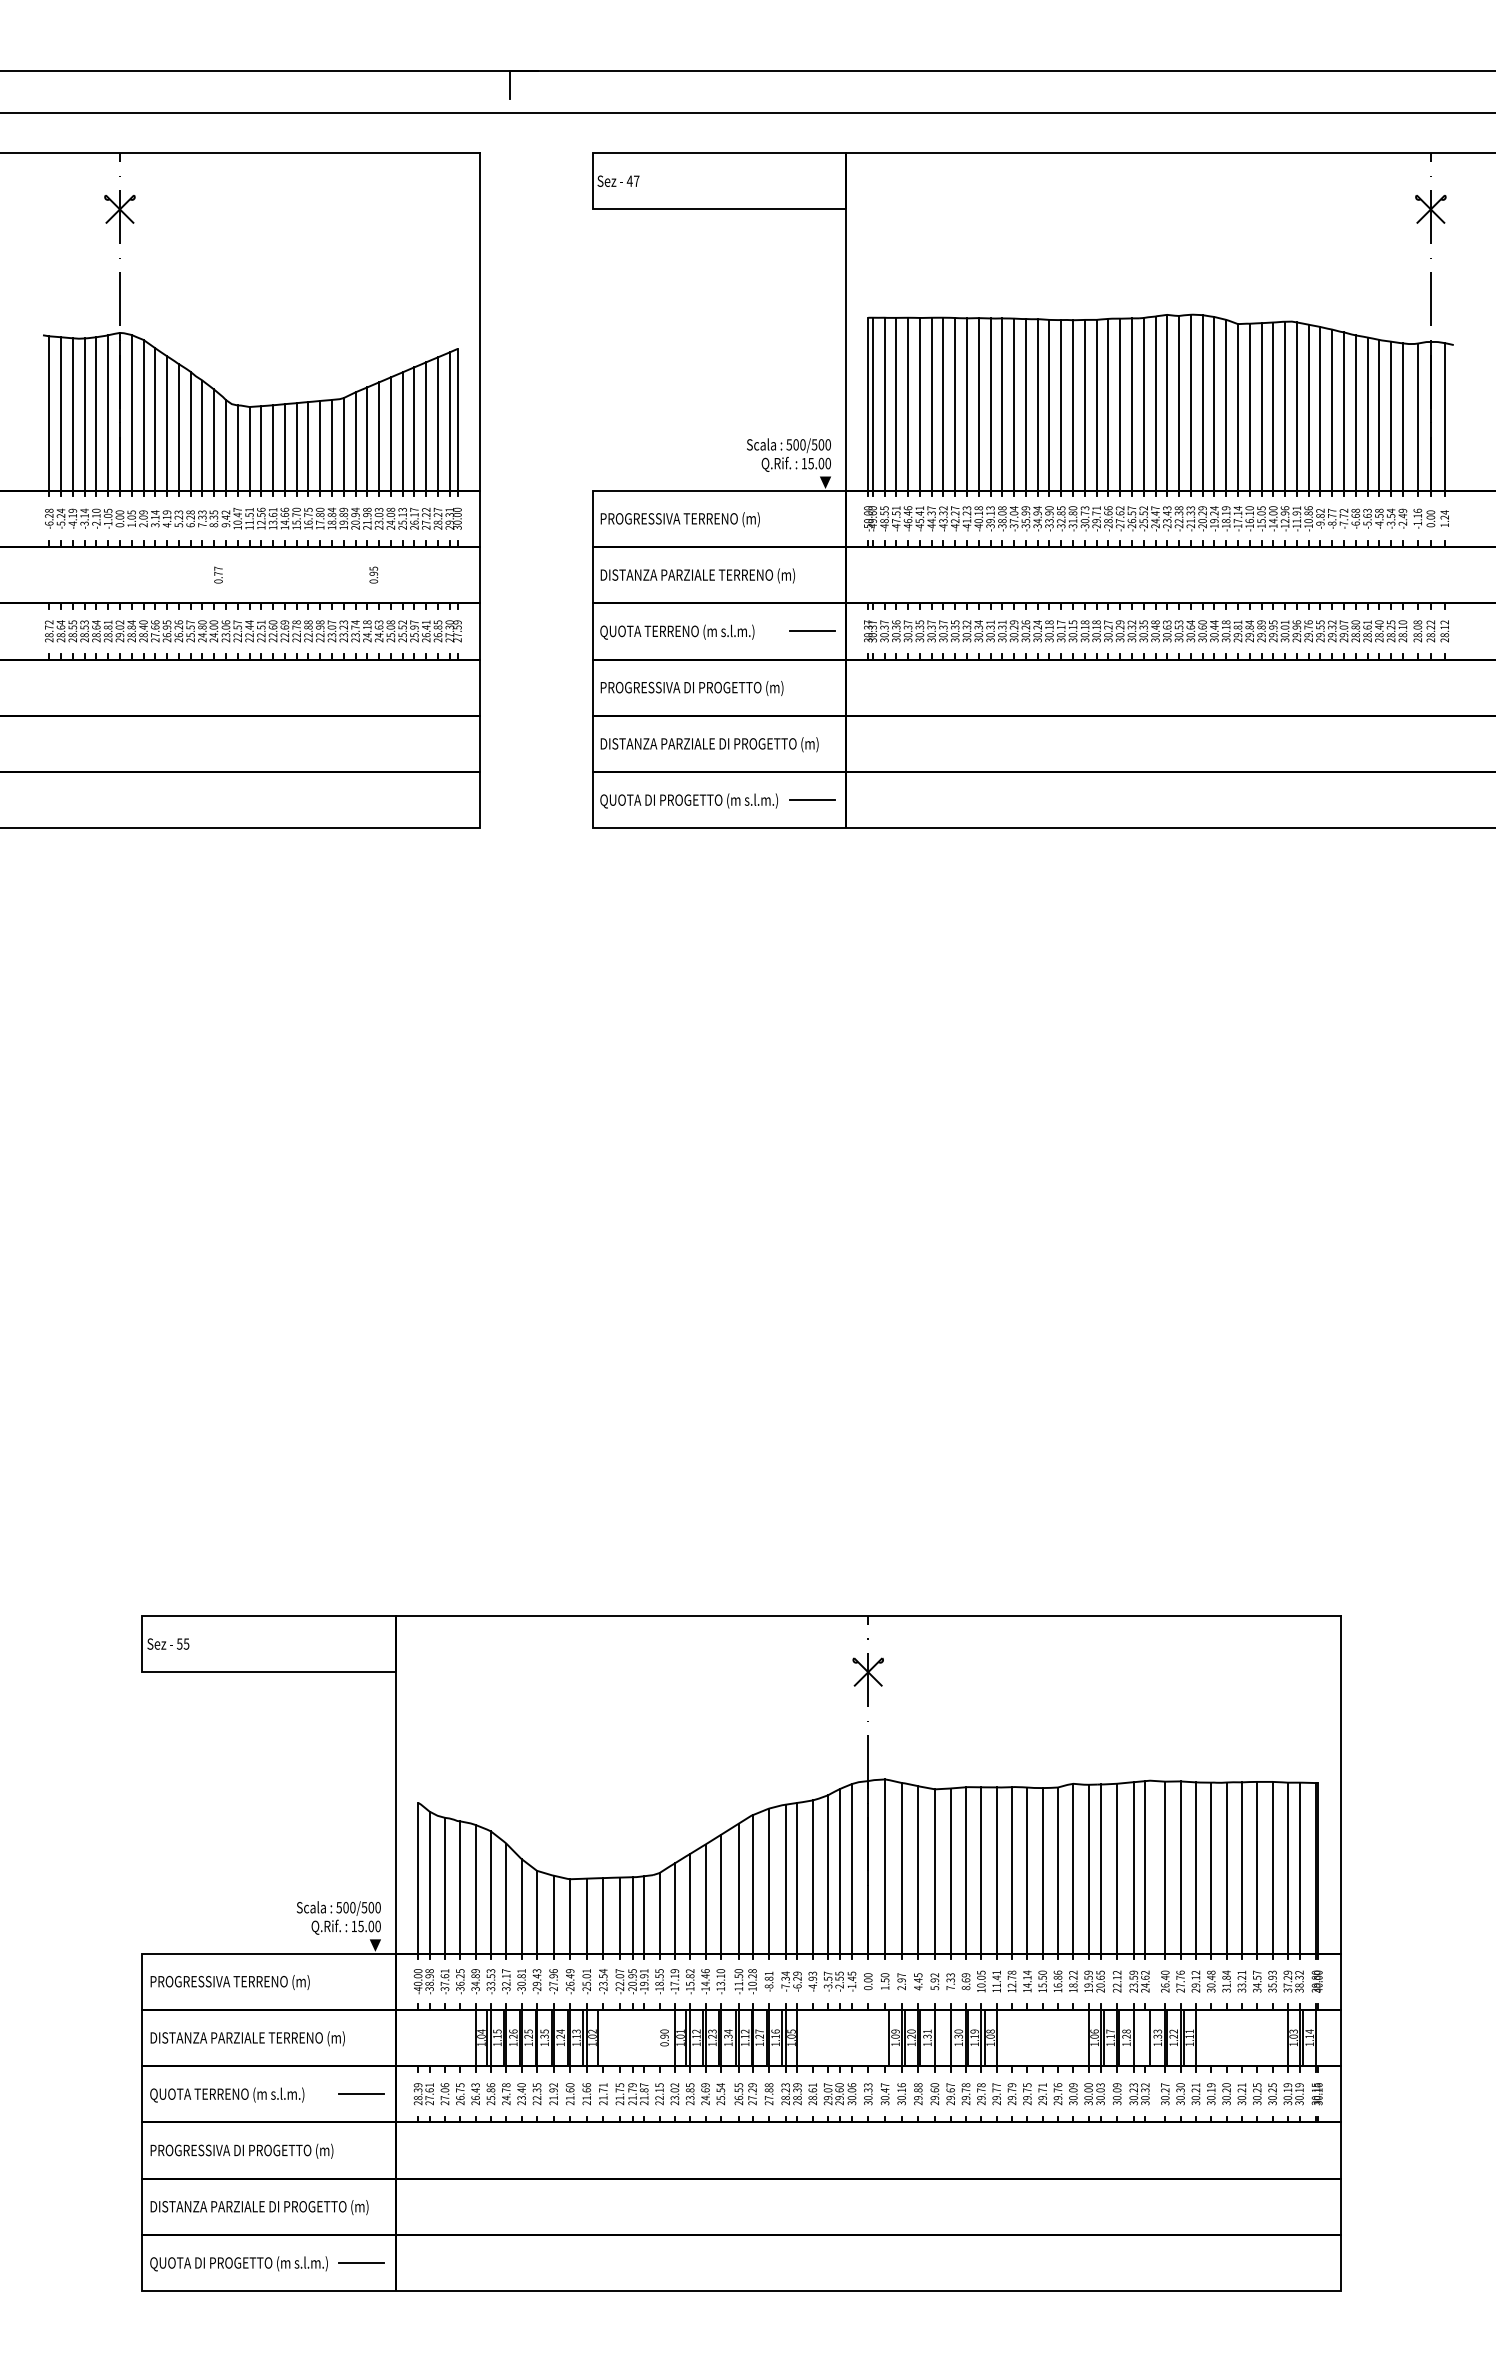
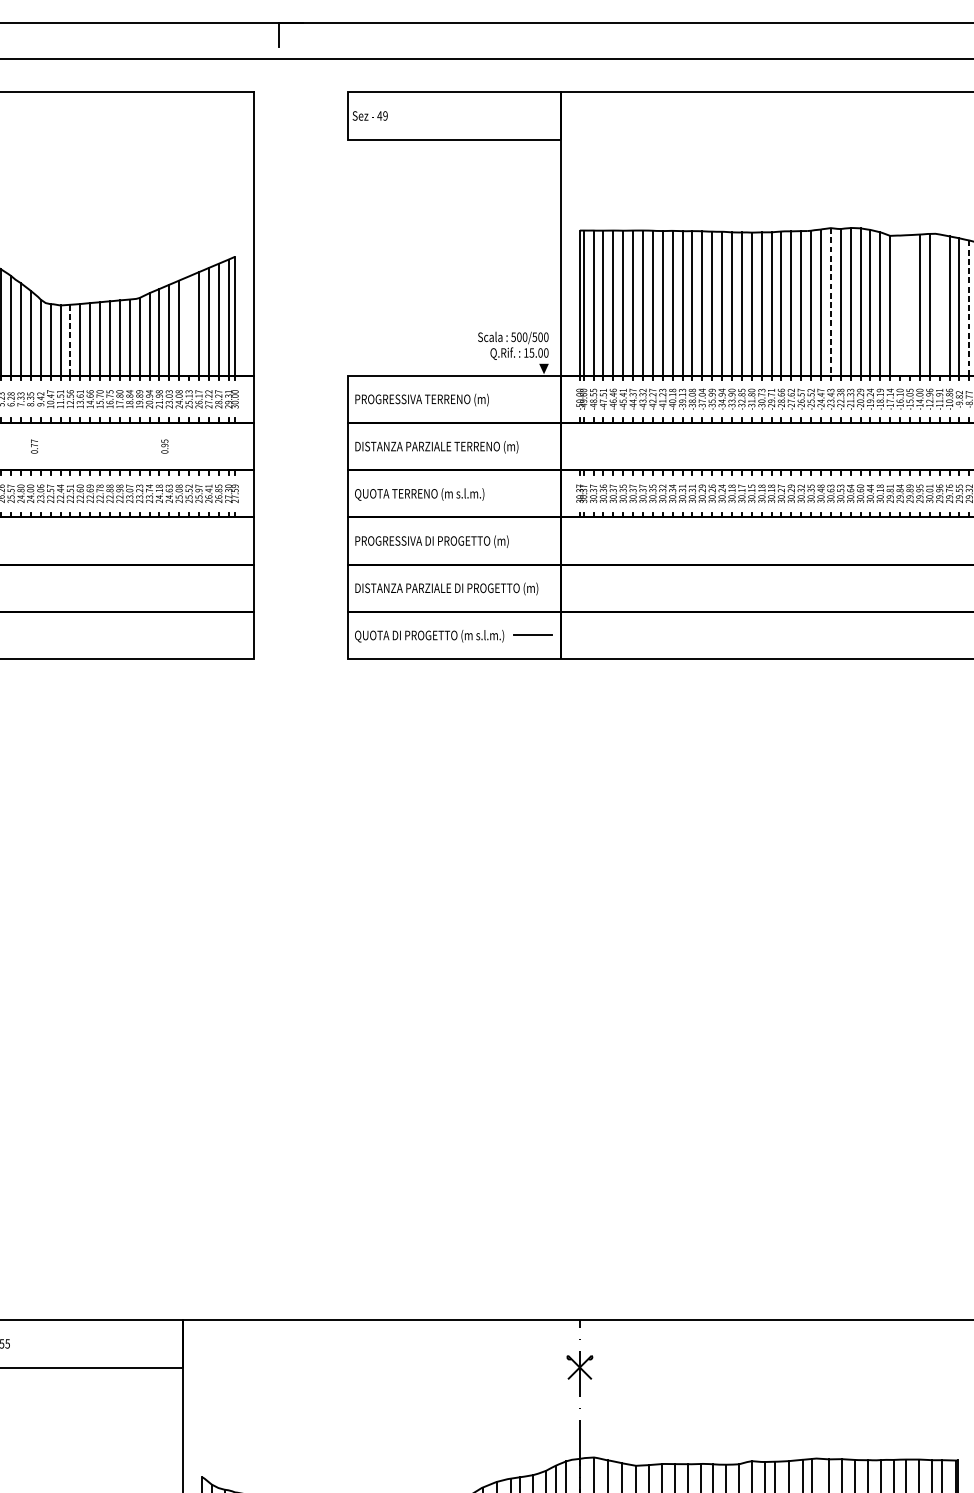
text: (636, 180) -> (385, 115), 47 -> 49
line: (1167, 402) -> (831, 301), solid -> dashed
line: (1249, 406) -> (899, 305), removed
line: (1261, 406) -> (909, 305), removed
line: (1296, 406) -> (939, 305), removed
line: (1332, 410) -> (969, 308), solid -> dashed
line: (402, 431) -> (188, 326), removed
line: (261, 448) -> (70, 340), solid -> dashed
line: (811, 631) -> (532, 493), removed

